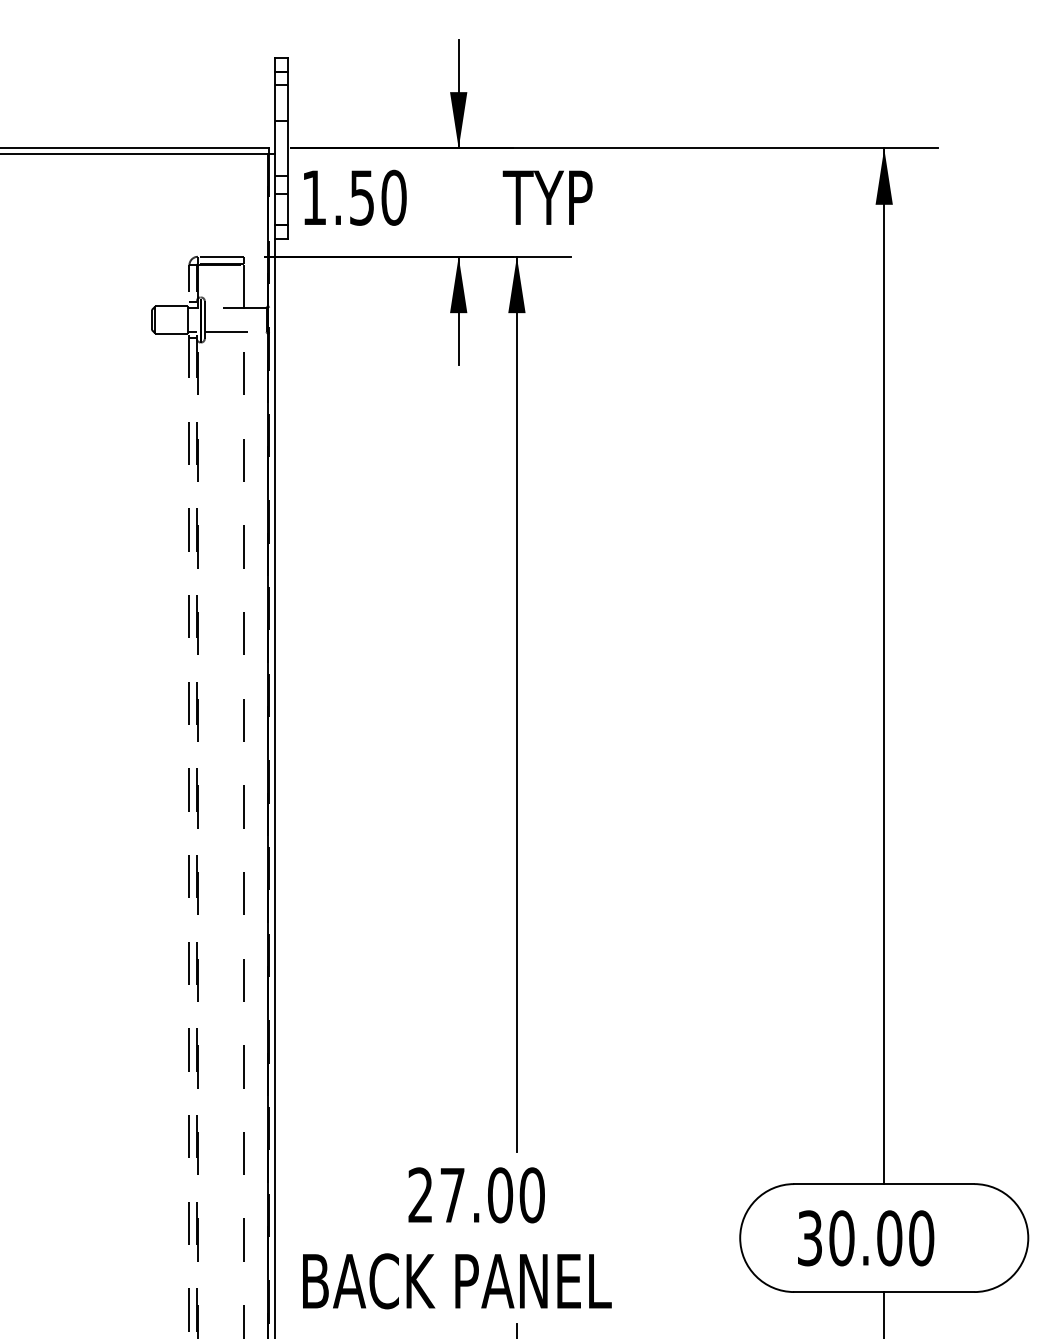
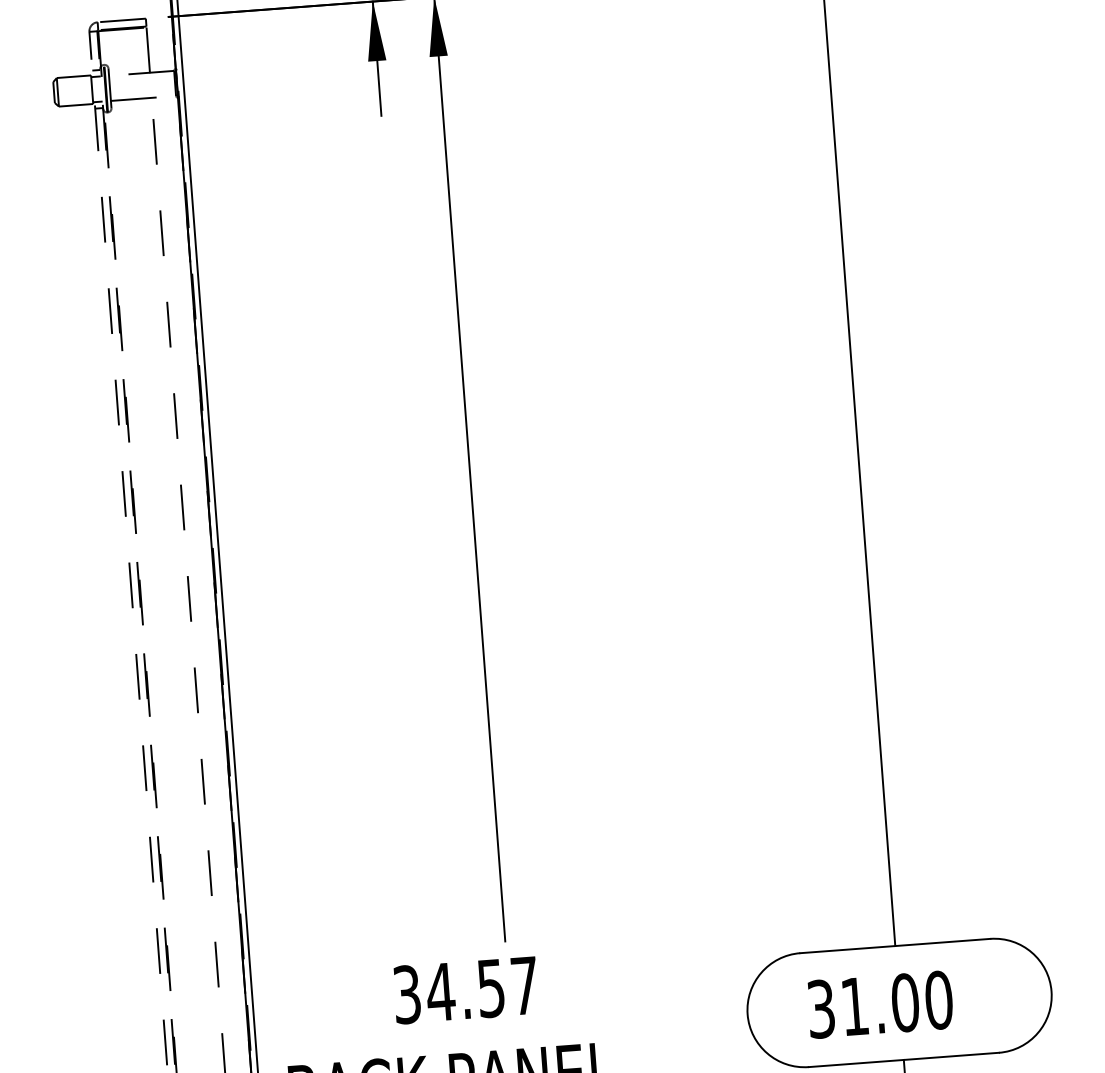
text: (476, 1195) -> (466, 990), 27.00 -> 34.57
text: (841, 1238) -> (854, 1006), 30.00 -> 31.00

